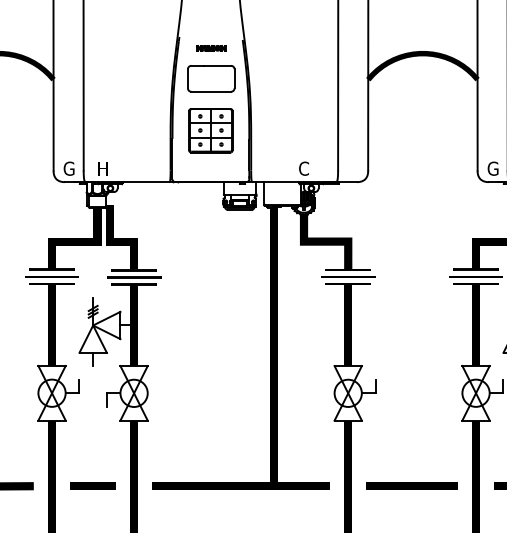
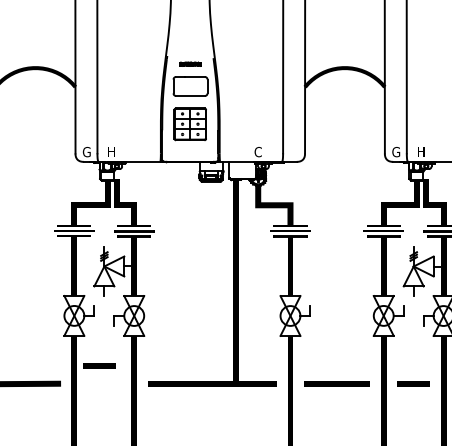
line: (93, 485) -> (99, 365), moved

